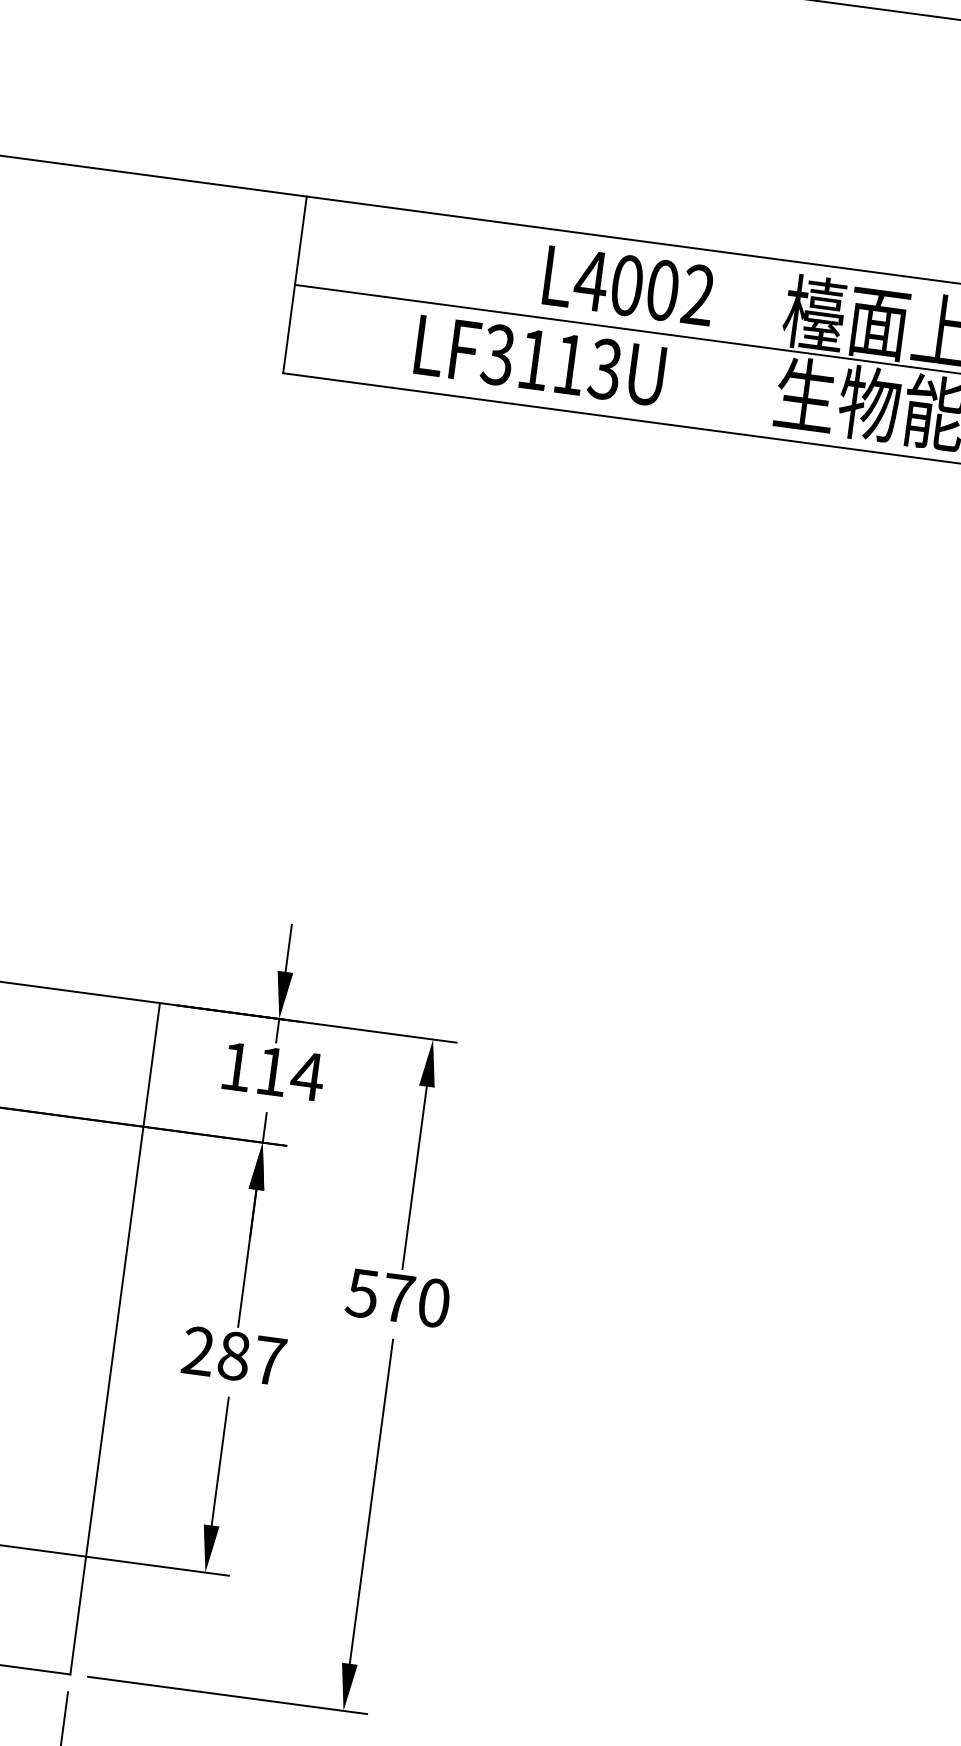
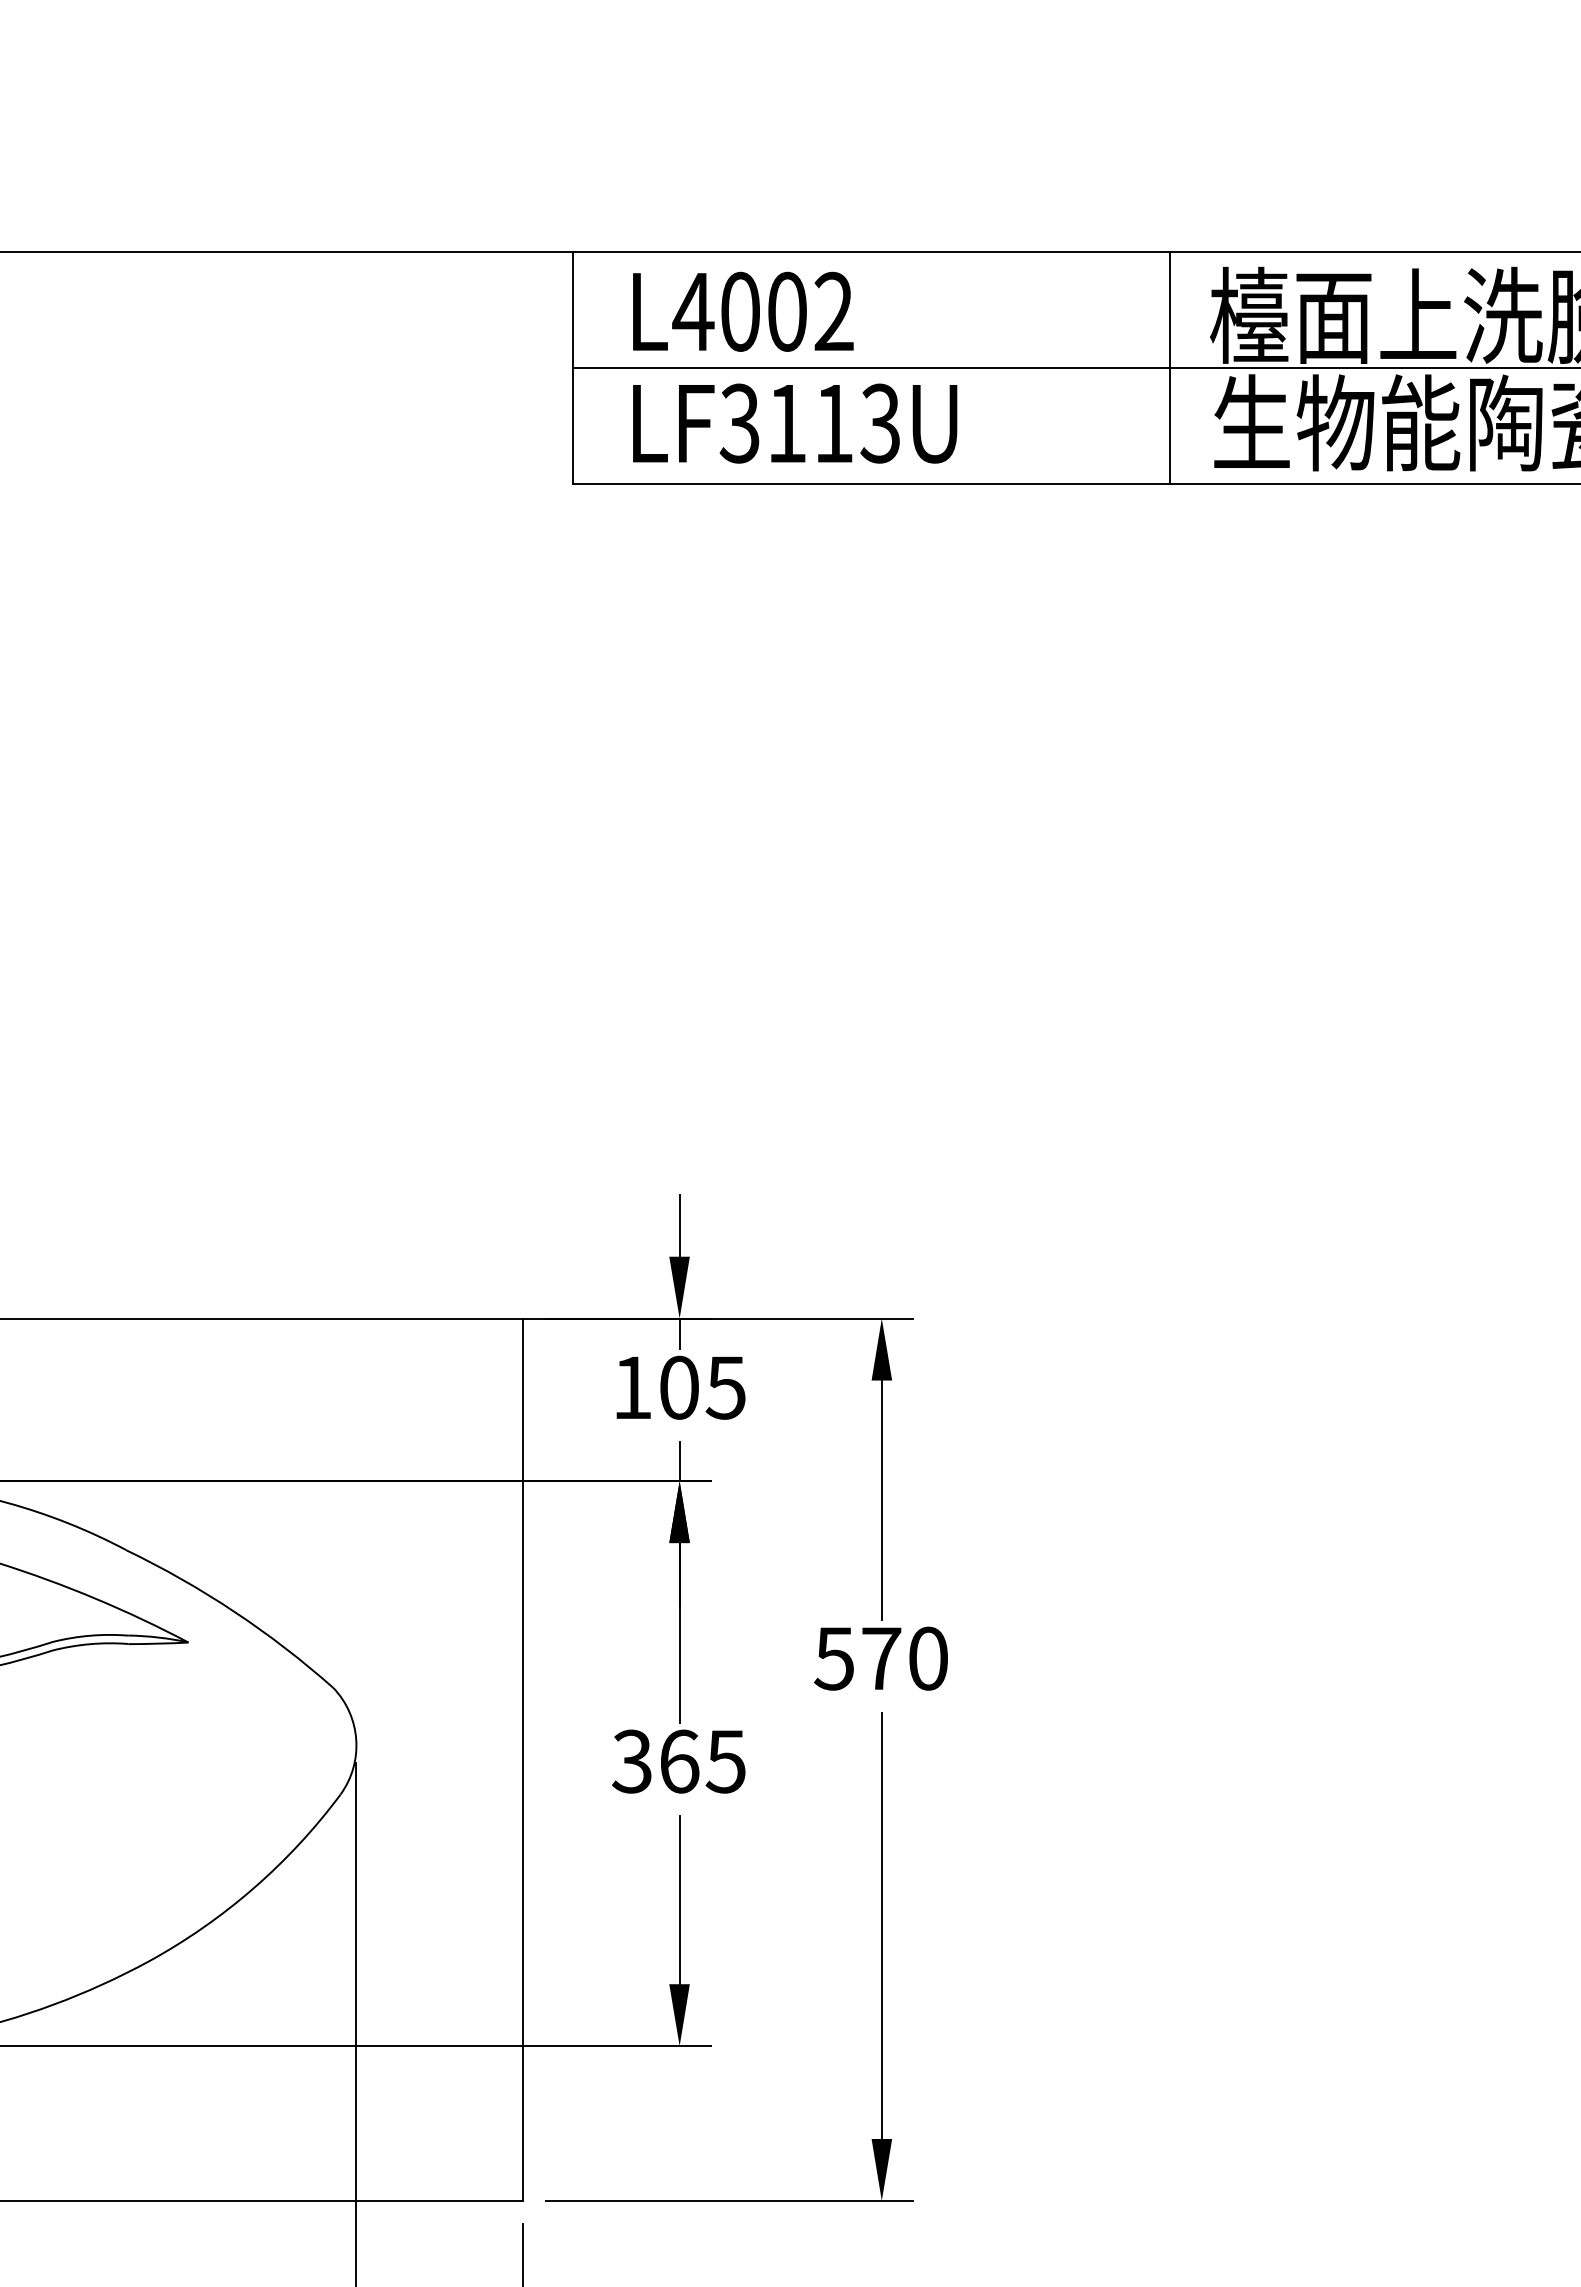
text: (629, 285) -> (743, 311), moved
line: (749, 345) -> (1170, 368), added
text: (540, 360) -> (795, 423), moved
text: (290, 1073) -> (703, 1387), 114 -> 105
text: (233, 1355) -> (678, 1761), 287 -> 365

